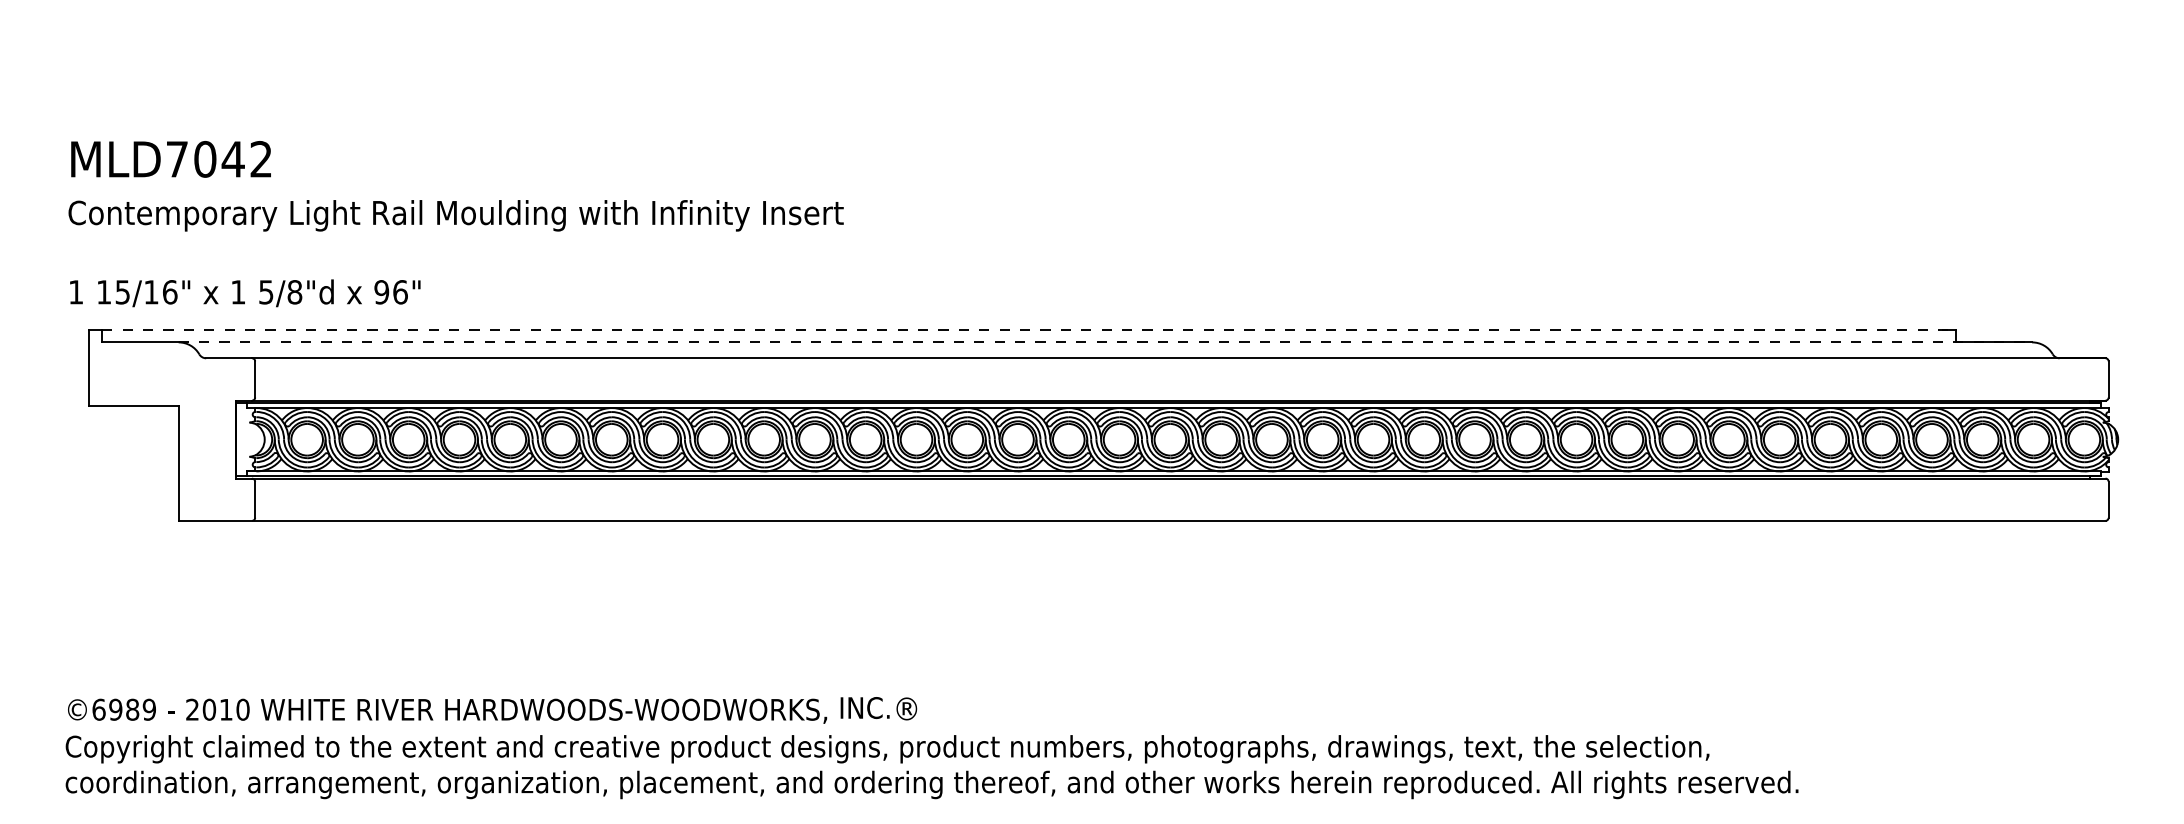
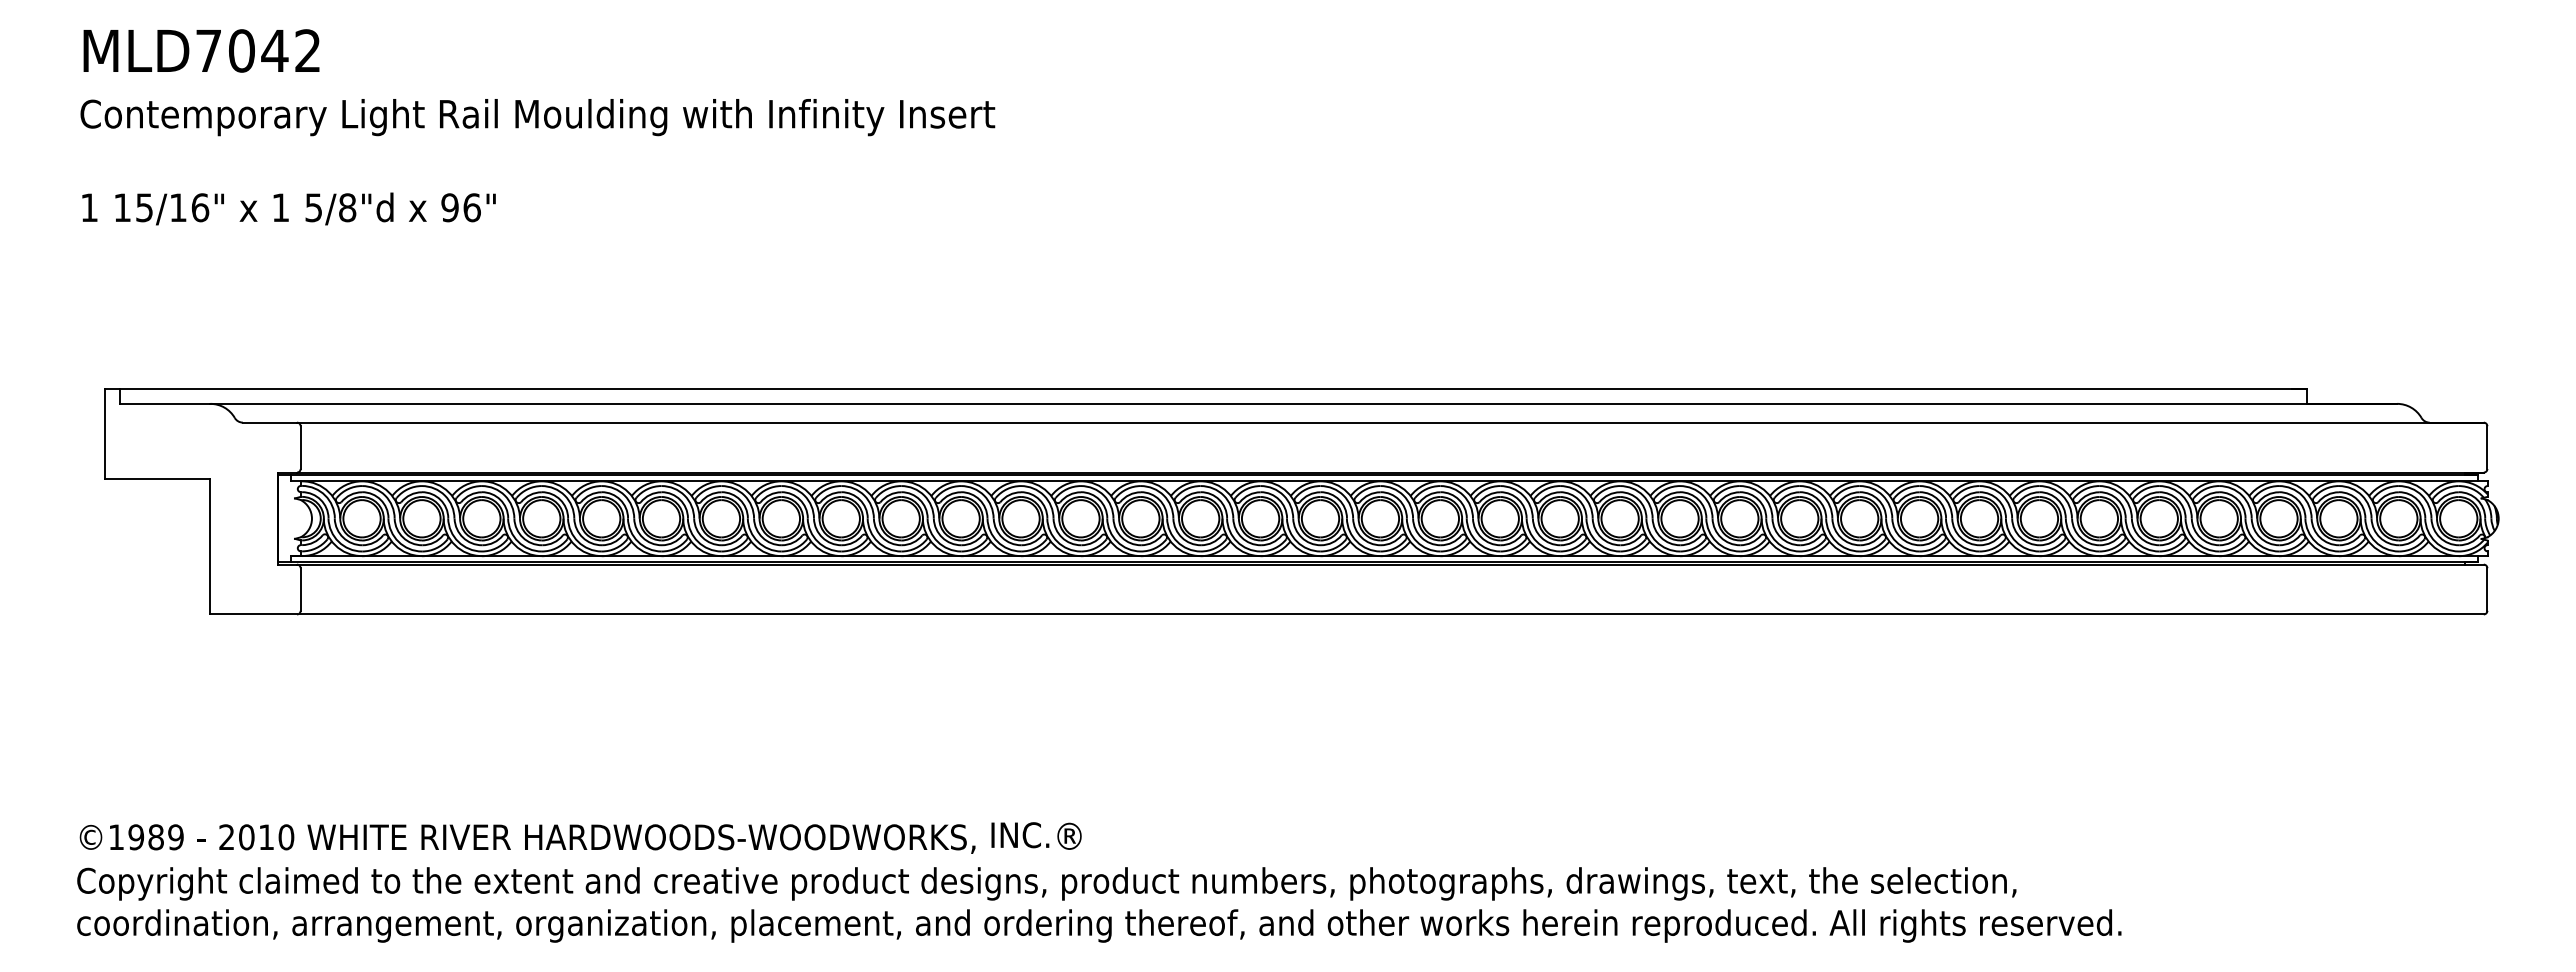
text: (455, 224) -> (537, 127), moved
line: (1029, 329) -> (1214, 388), dashed -> solid
line: (1105, 342) -> (1304, 403), dashed -> solid
text: (99, 709) -> (116, 837), ©6989 -> ©1989

